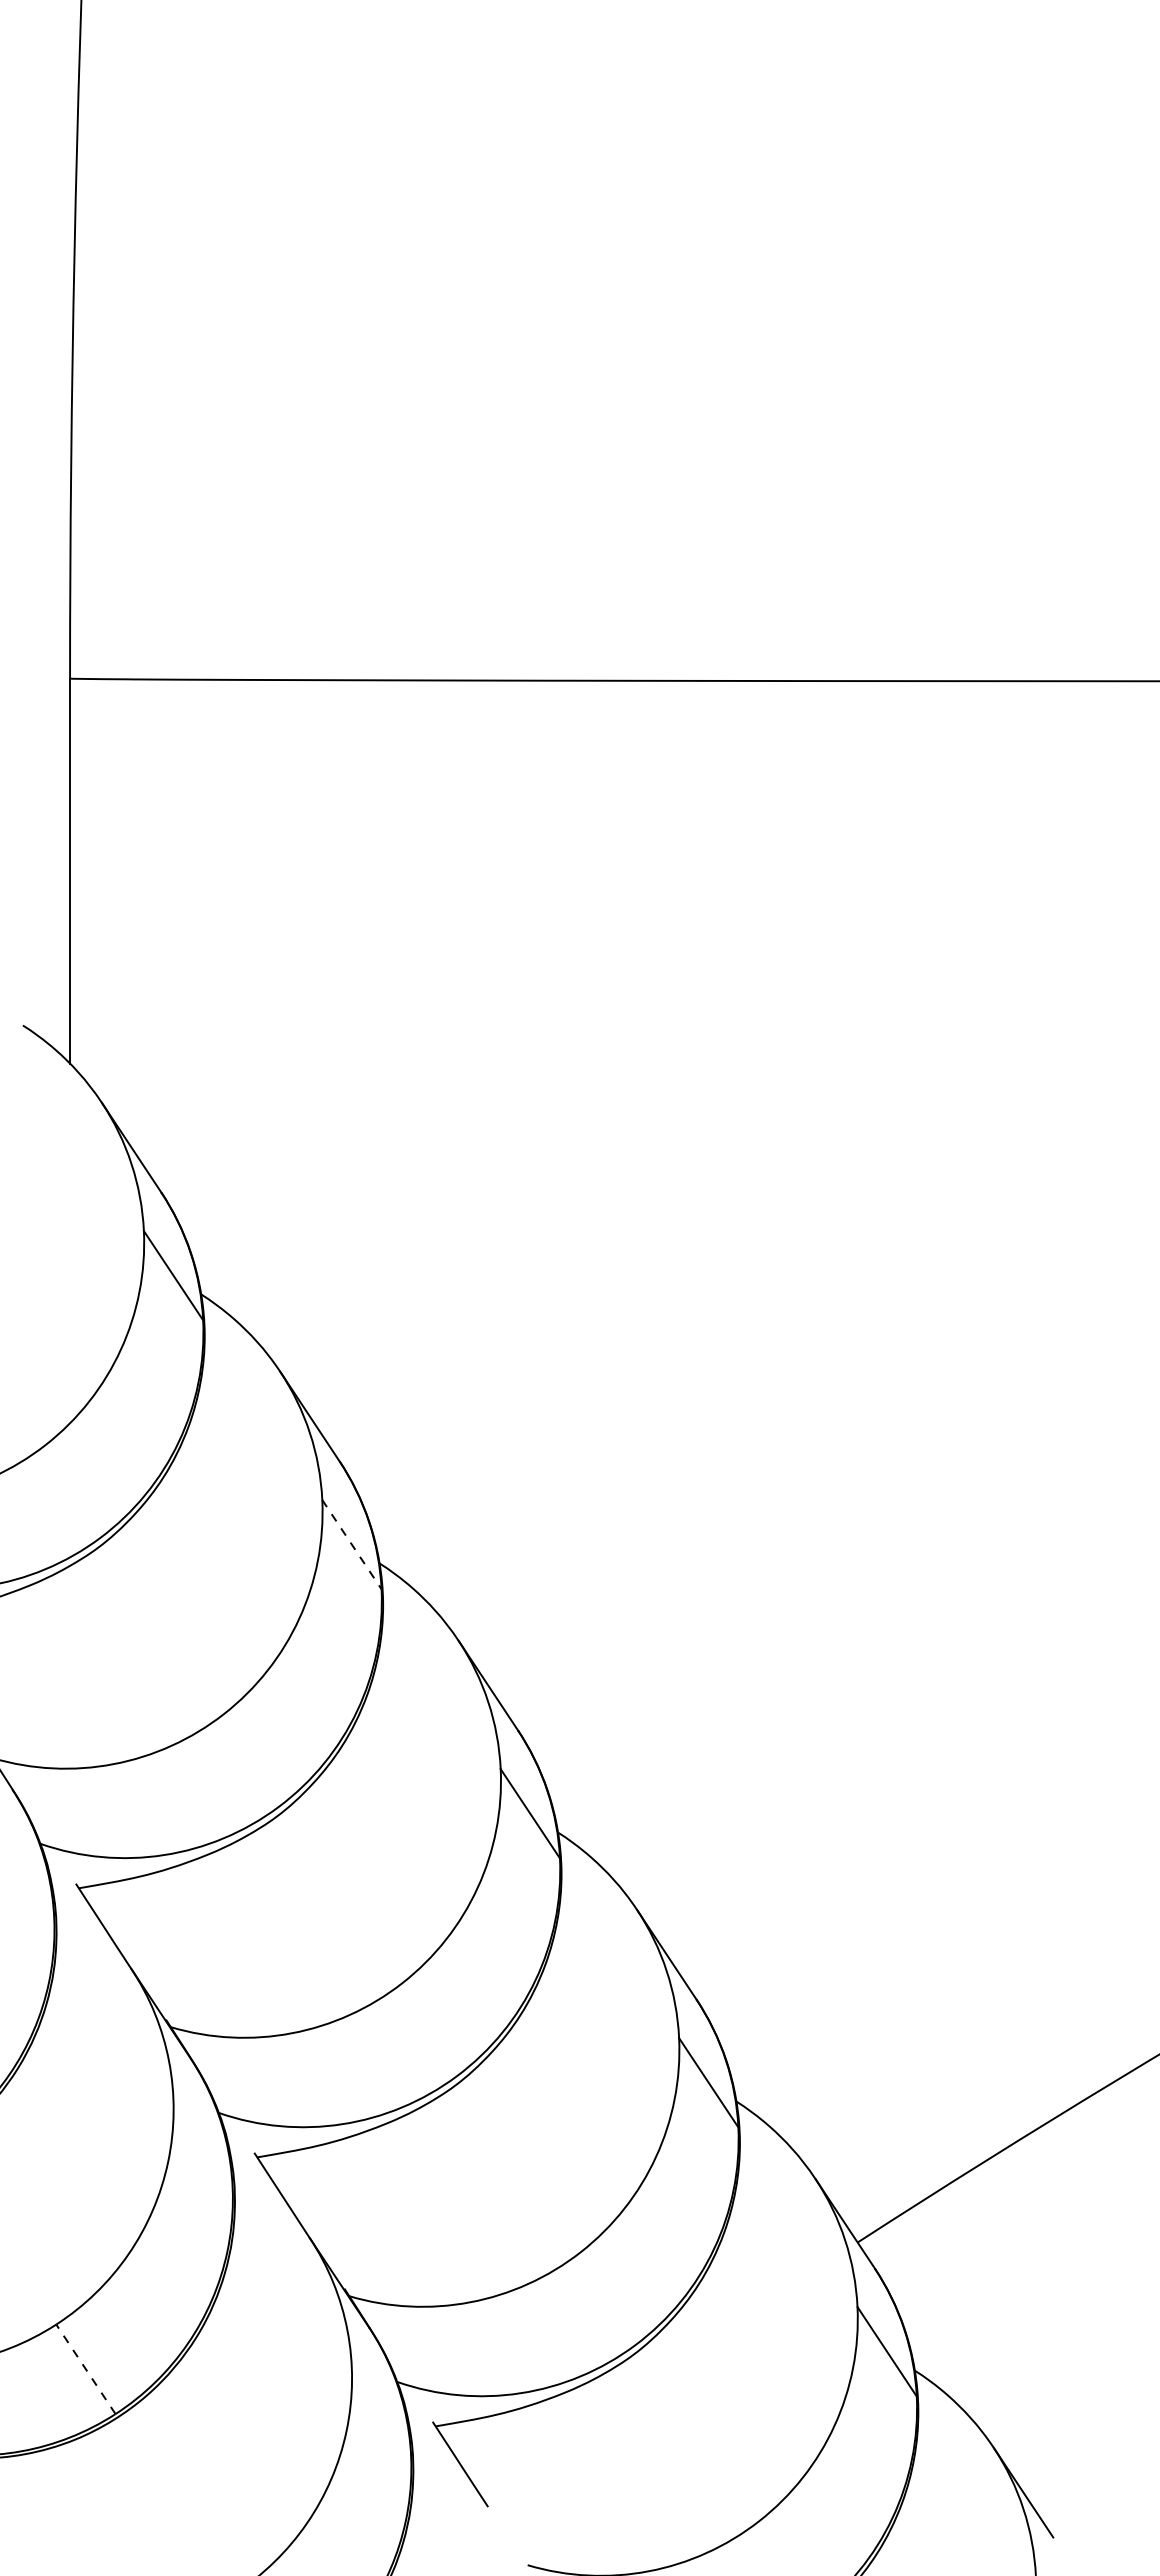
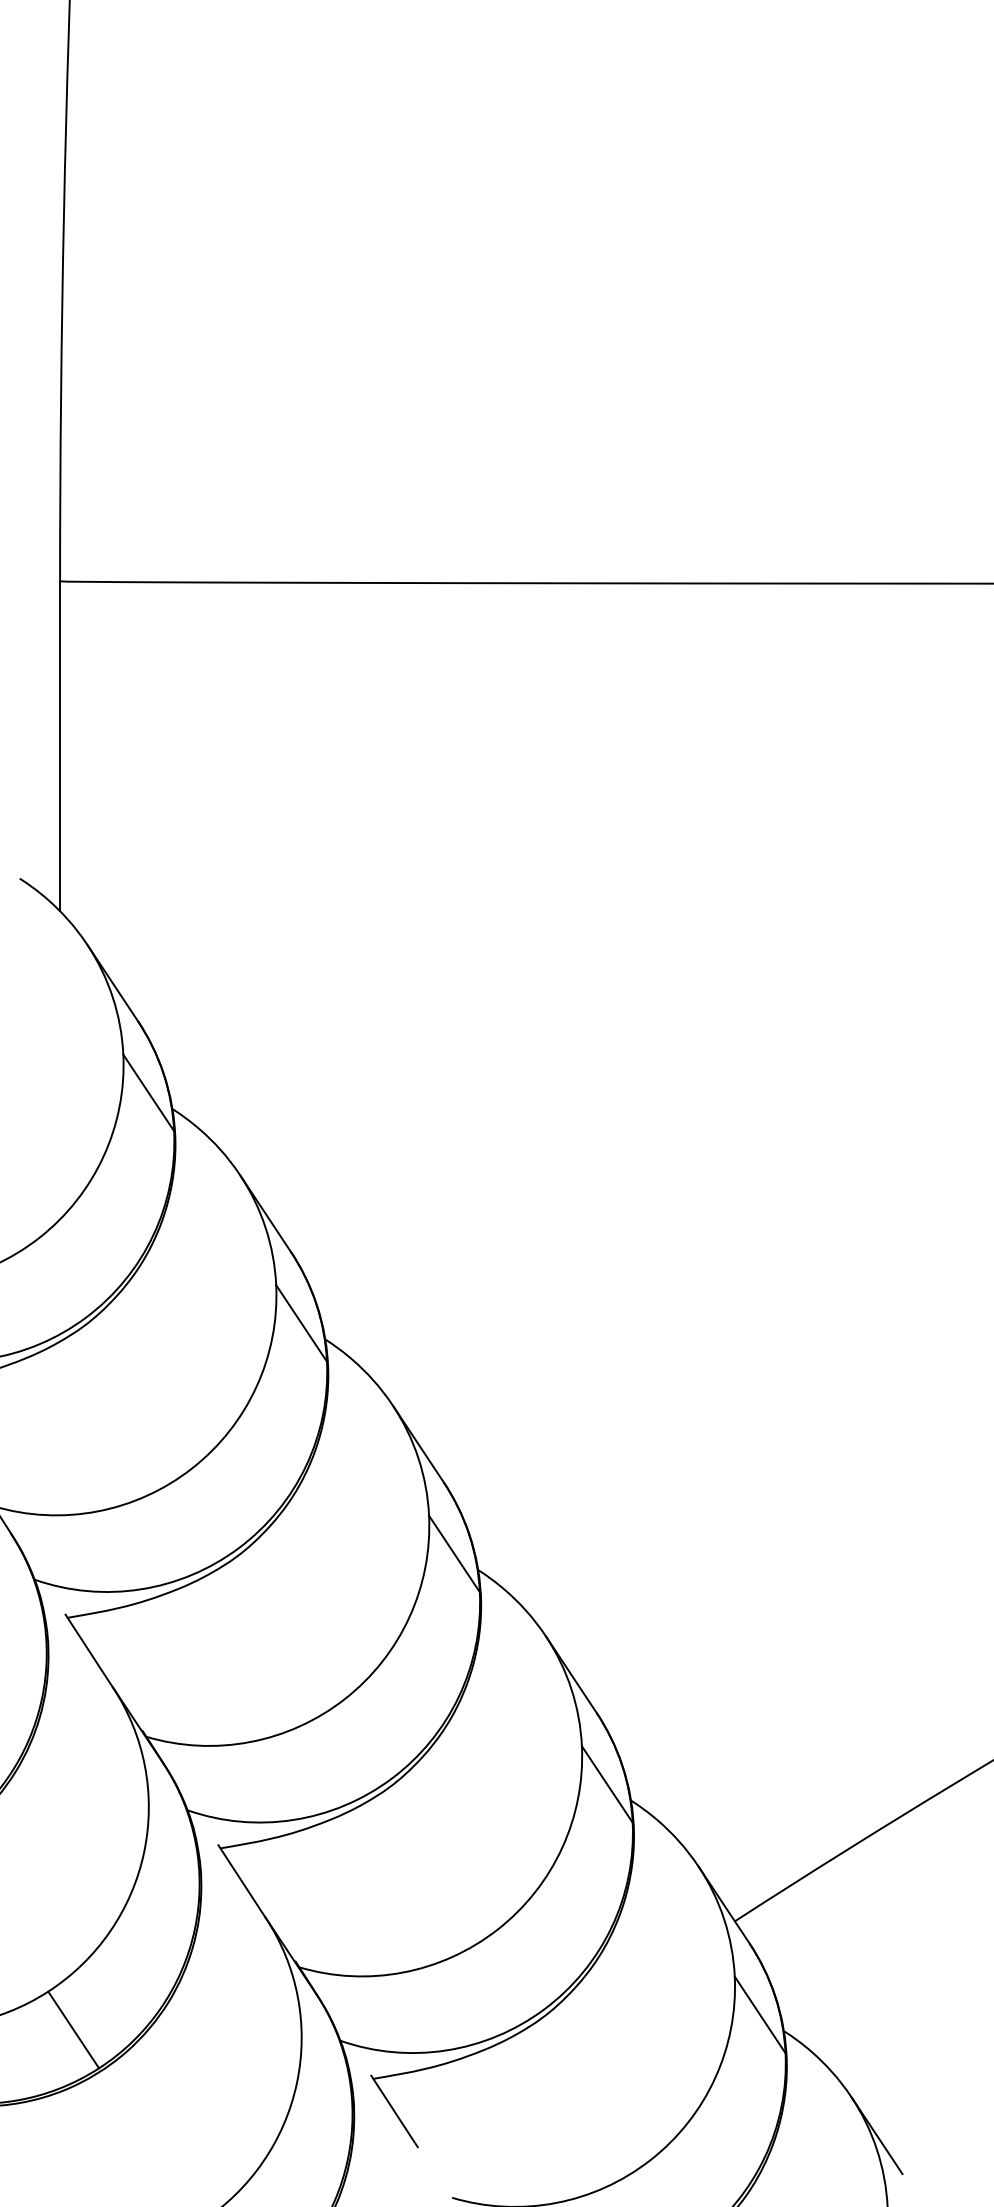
line: (351, 1544) -> (301, 1323), dashed -> solid
line: (85, 2369) -> (73, 2030), dashed -> solid

